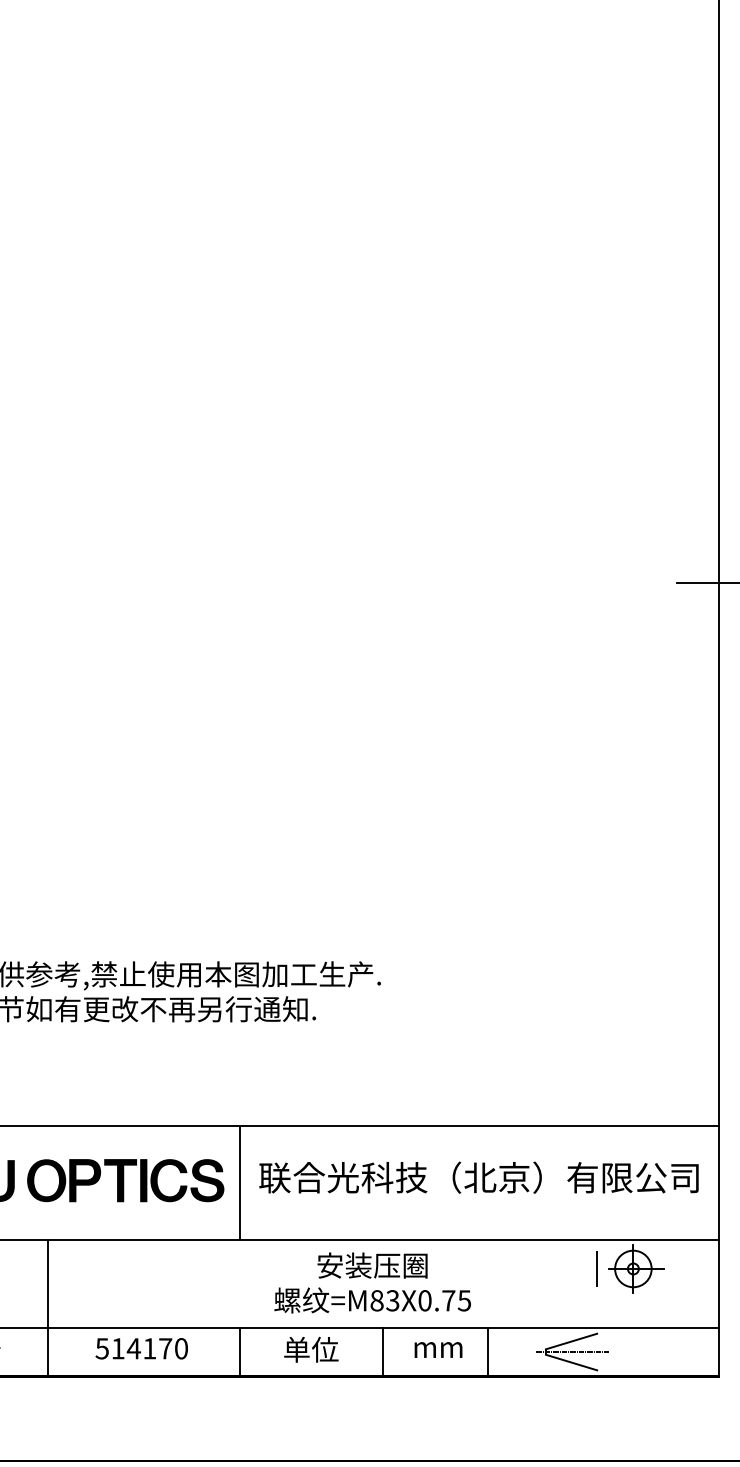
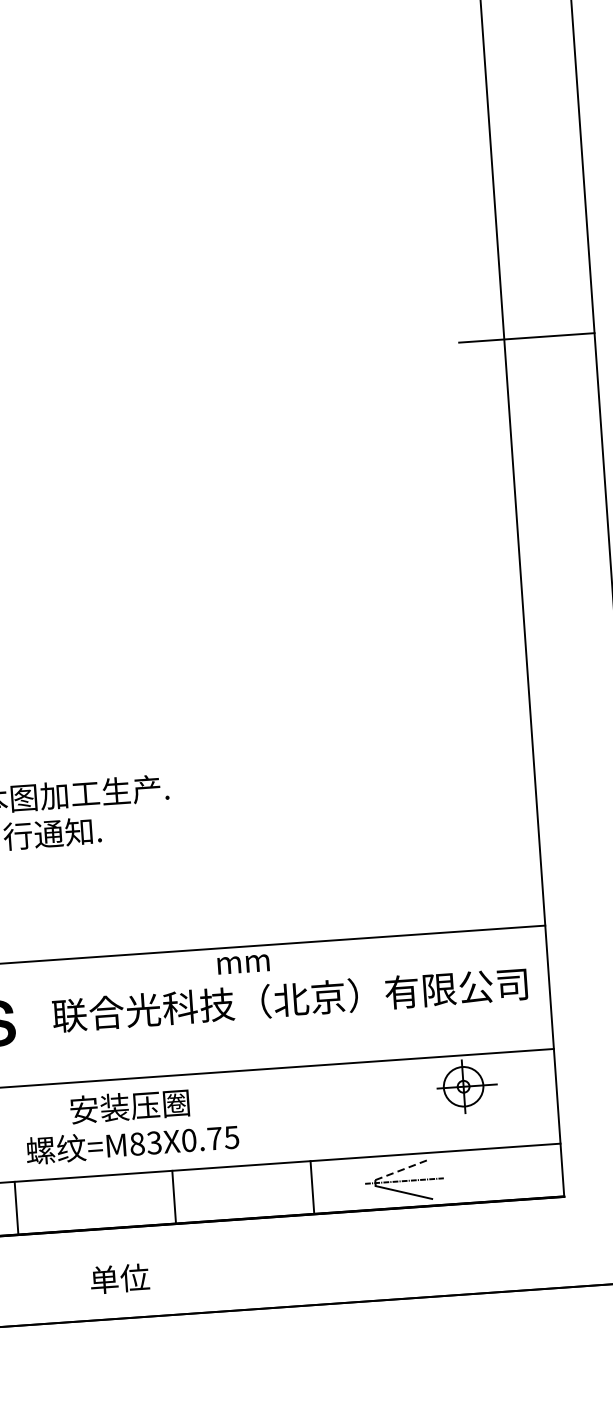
line: (239, 1182) -> (31, 1023), removed
line: (596, 1268) -> (423, 1089), removed
text: (372, 1282) -> (131, 1124), moved
line: (571, 1341) -> (402, 1169), solid -> dashed
text: (311, 1349) -> (120, 1278), moved
text: (438, 1349) -> (243, 963), moved
line: (239, 1351) -> (16, 1207), moved
line: (382, 1351) -> (174, 1196), moved

